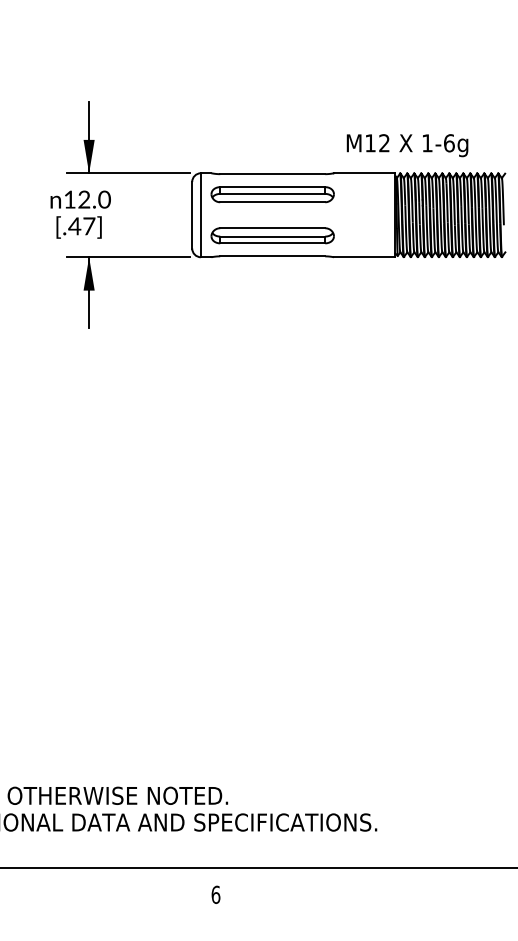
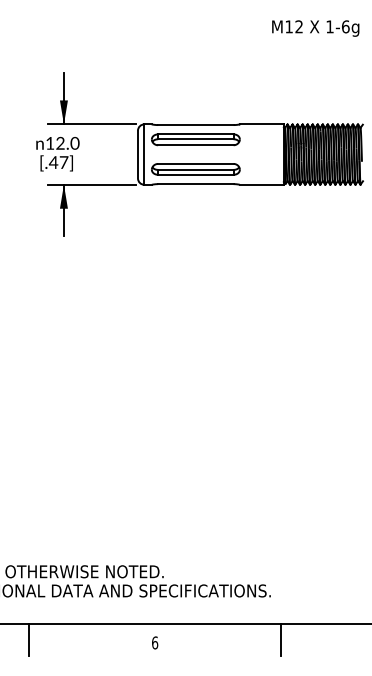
text: (407, 145) -> (315, 28), moved
line: (41, 890) -> (29, 639), added
line: (390, 890) -> (280, 639), added

